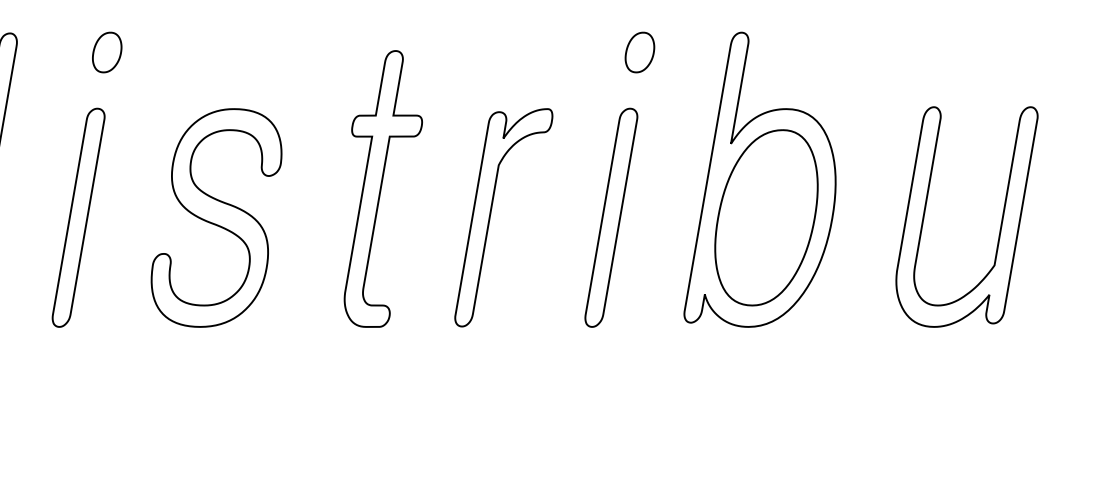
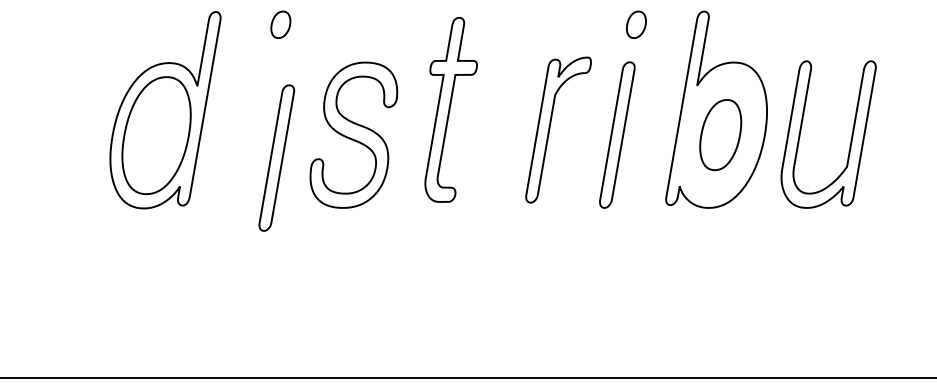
part: (382, 188) -> (450, 109), moved
part: (78, 216) -> (276, 157), moved
part: (491, 216) -> (550, 129), moved
part: (765, 216) -> (720, 134), size x0.6
part: (999, 224) -> (850, 139), moved

